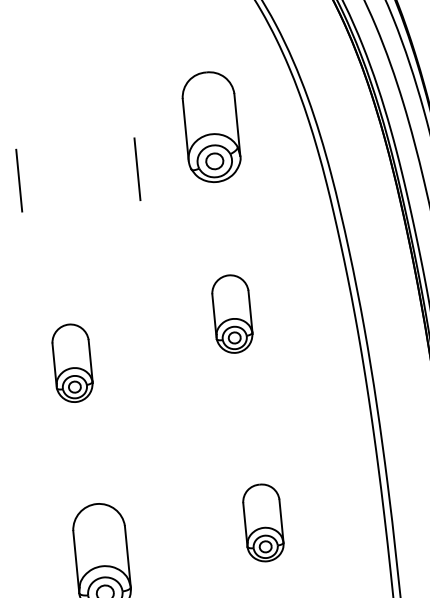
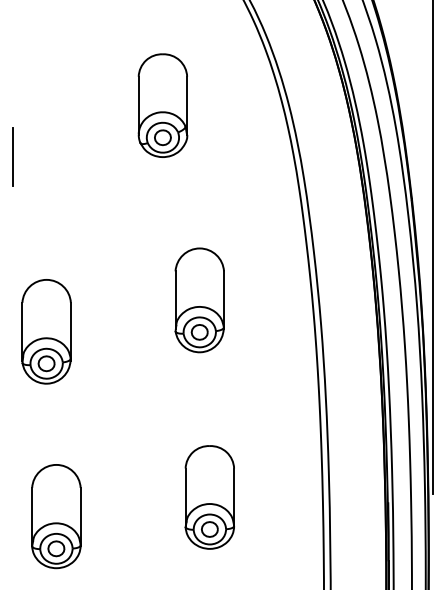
part: (211, 127) -> (162, 105), moved
line: (136, 168) -> (123, 156), removed
part: (232, 314) -> (199, 300), size x1.43
part: (72, 362) -> (46, 331), size x1.43
part: (263, 523) -> (209, 497), size x1.43

